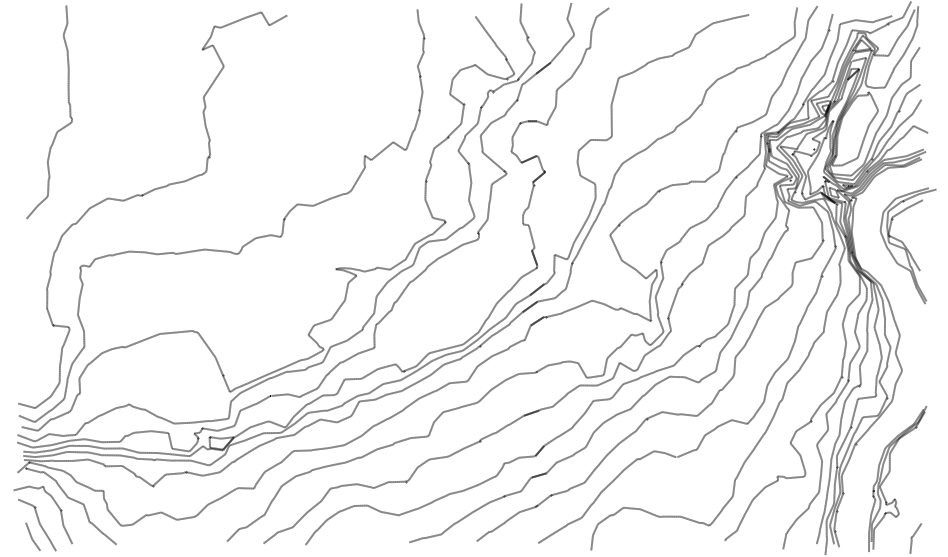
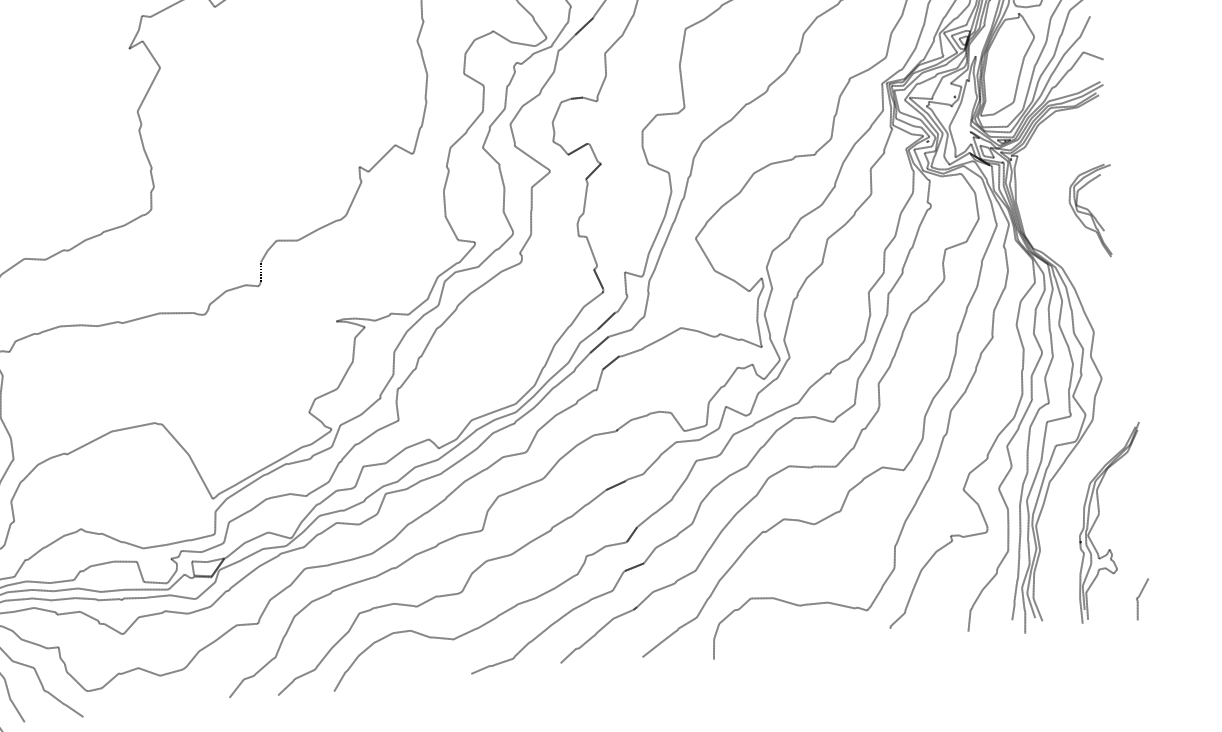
part: (908, 245) -> (1093, 211), size x0.6

